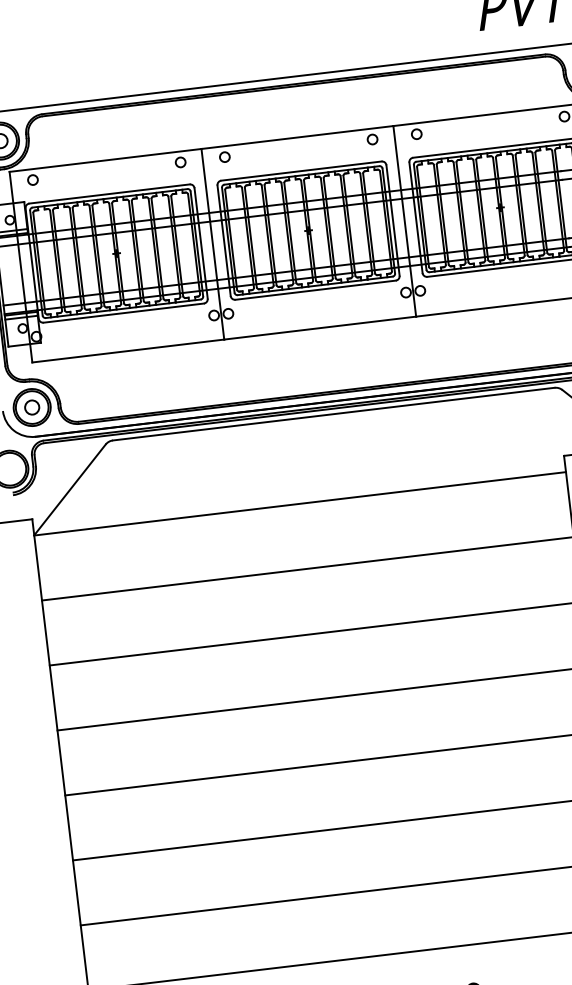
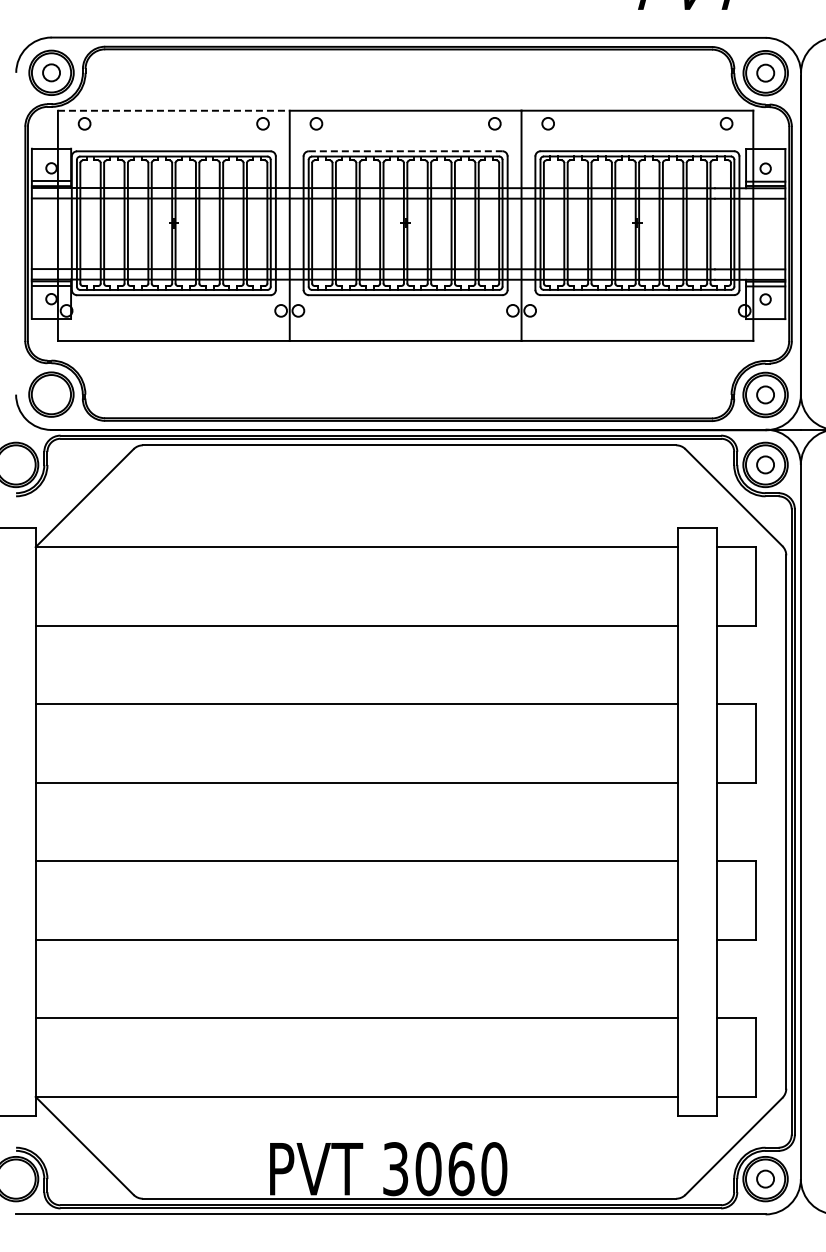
line: (105, 160) -> (173, 110), solid -> dashed
line: (301, 171) -> (405, 151), solid -> dashed
circle: (32, 407) -> (51, 394), removed

